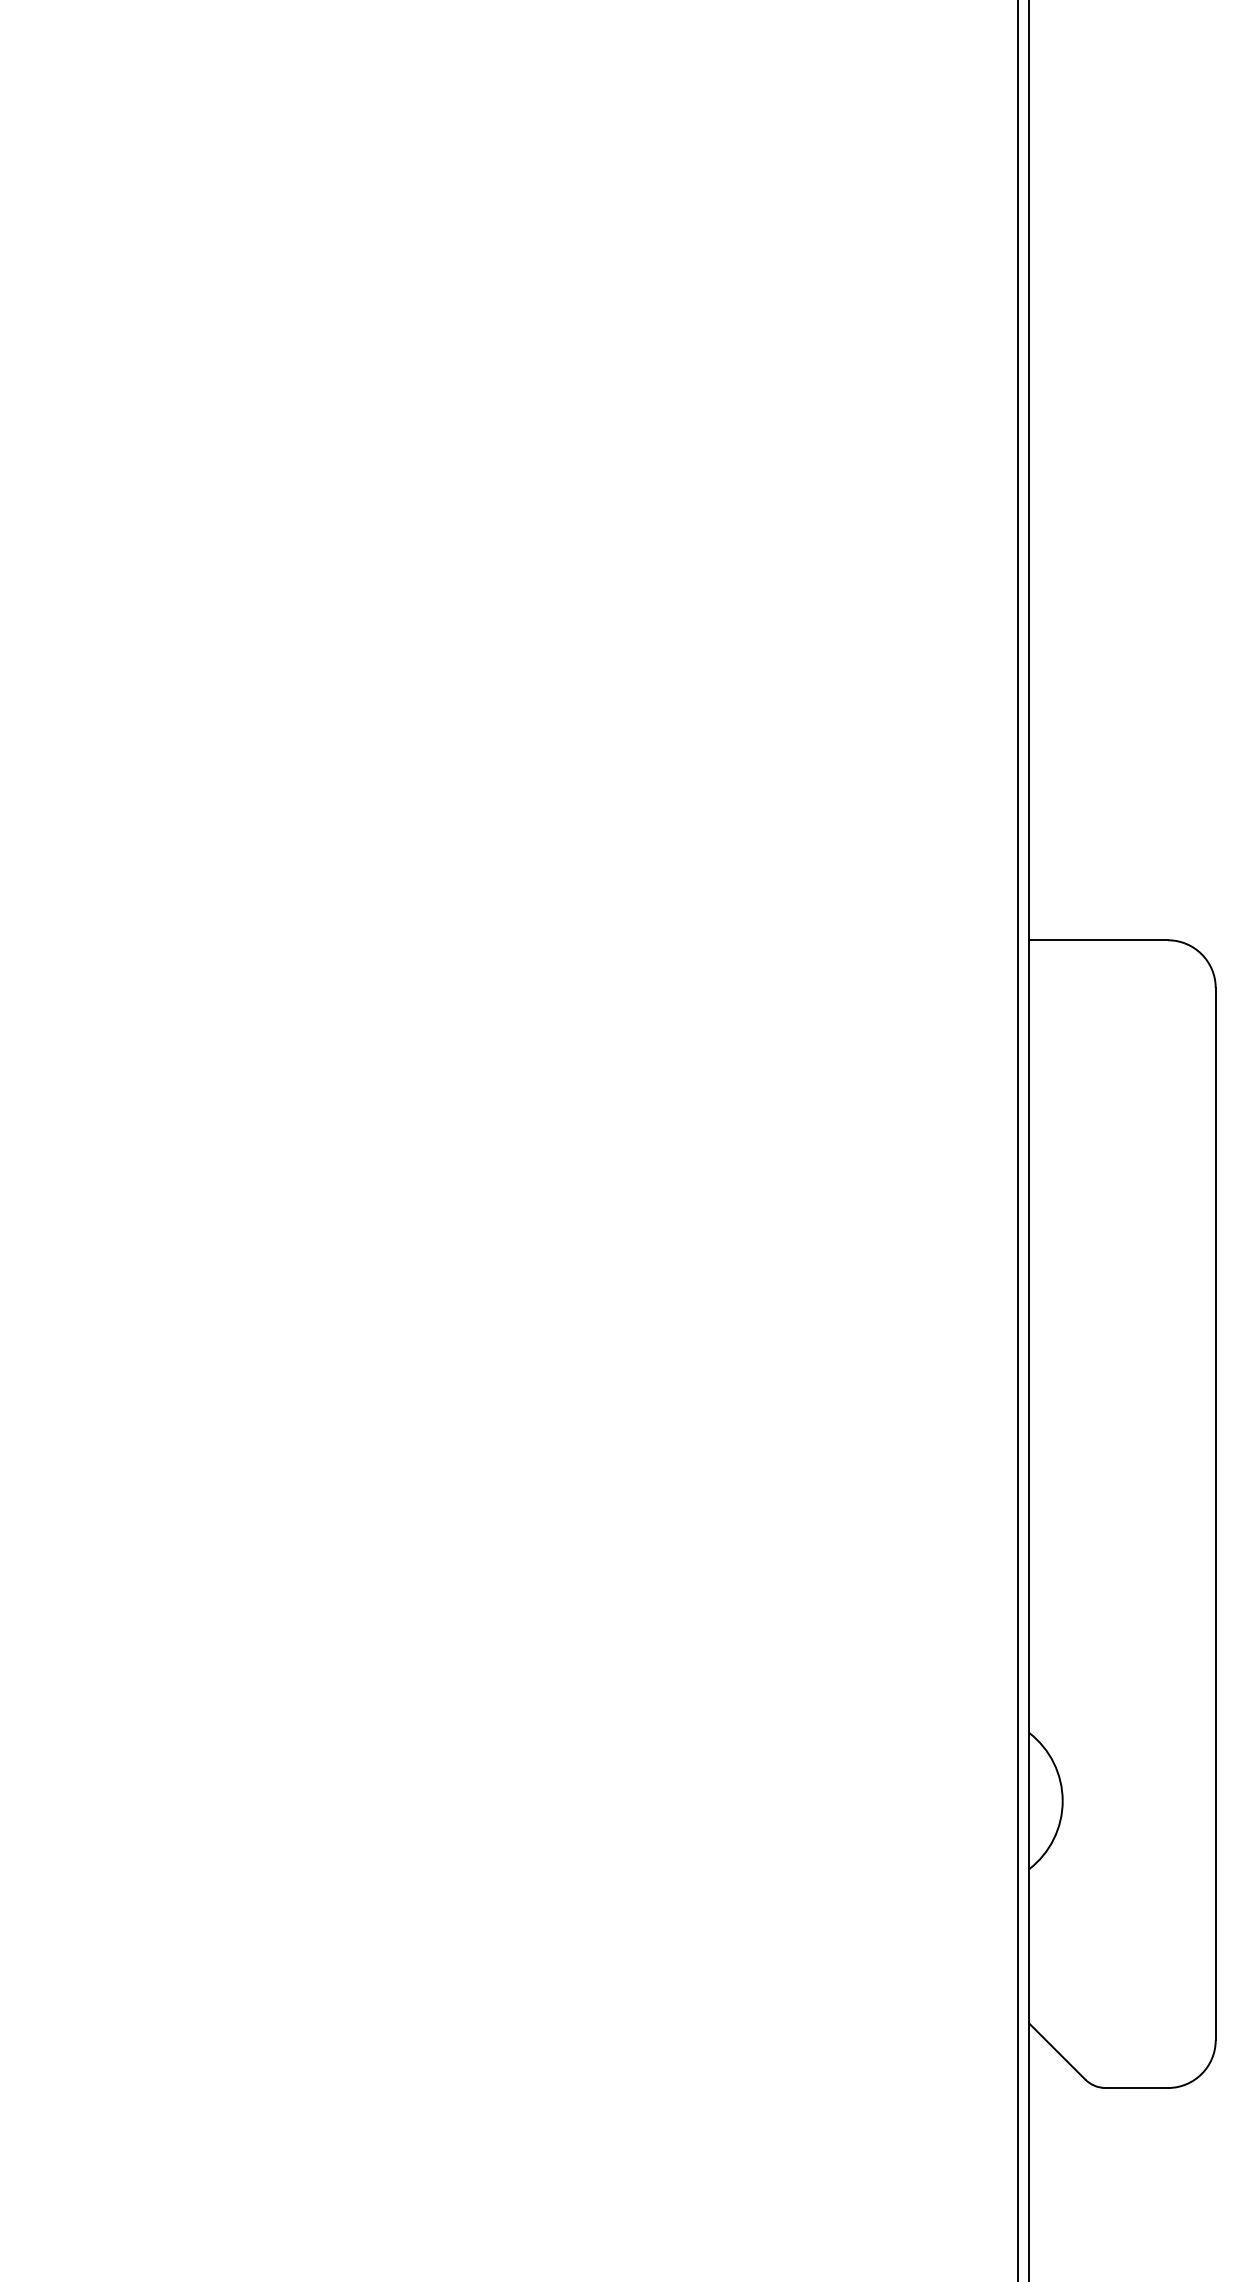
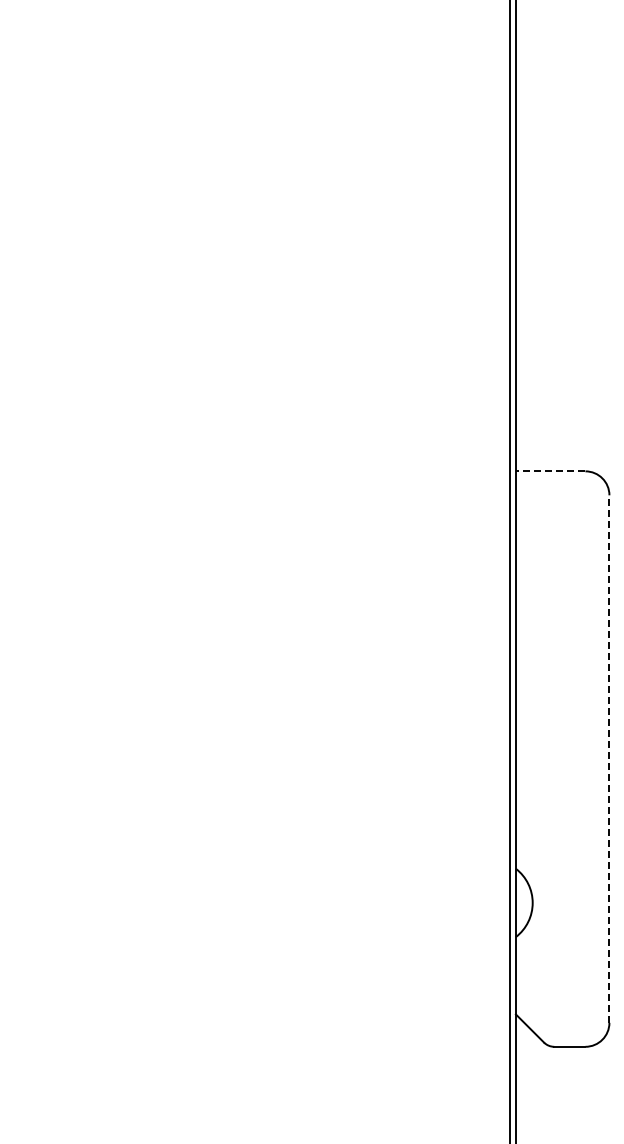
line: (1098, 940) -> (550, 471), solid -> dashed
line: (1215, 1514) -> (609, 759), solid -> dashed

